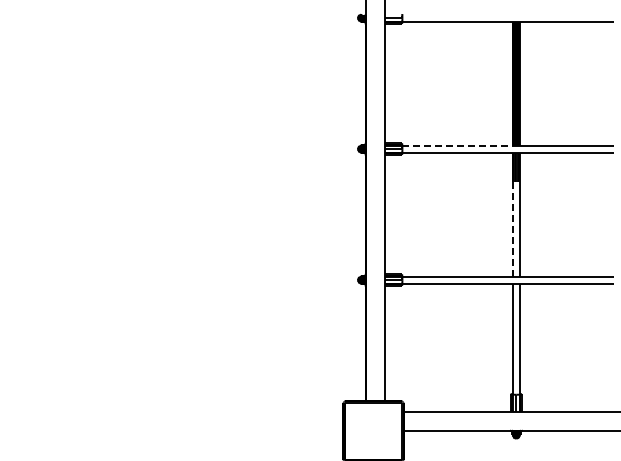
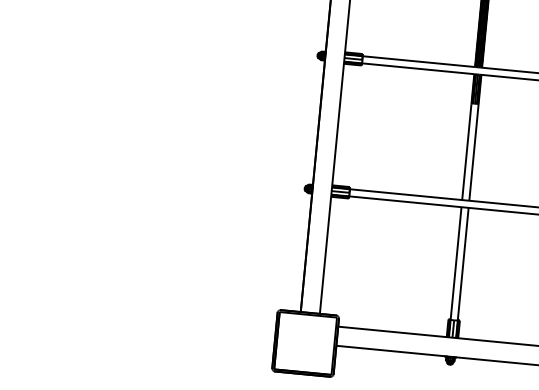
line: (458, 145) -> (419, 61), dashed -> solid
line: (512, 228) -> (466, 151), dashed -> solid

